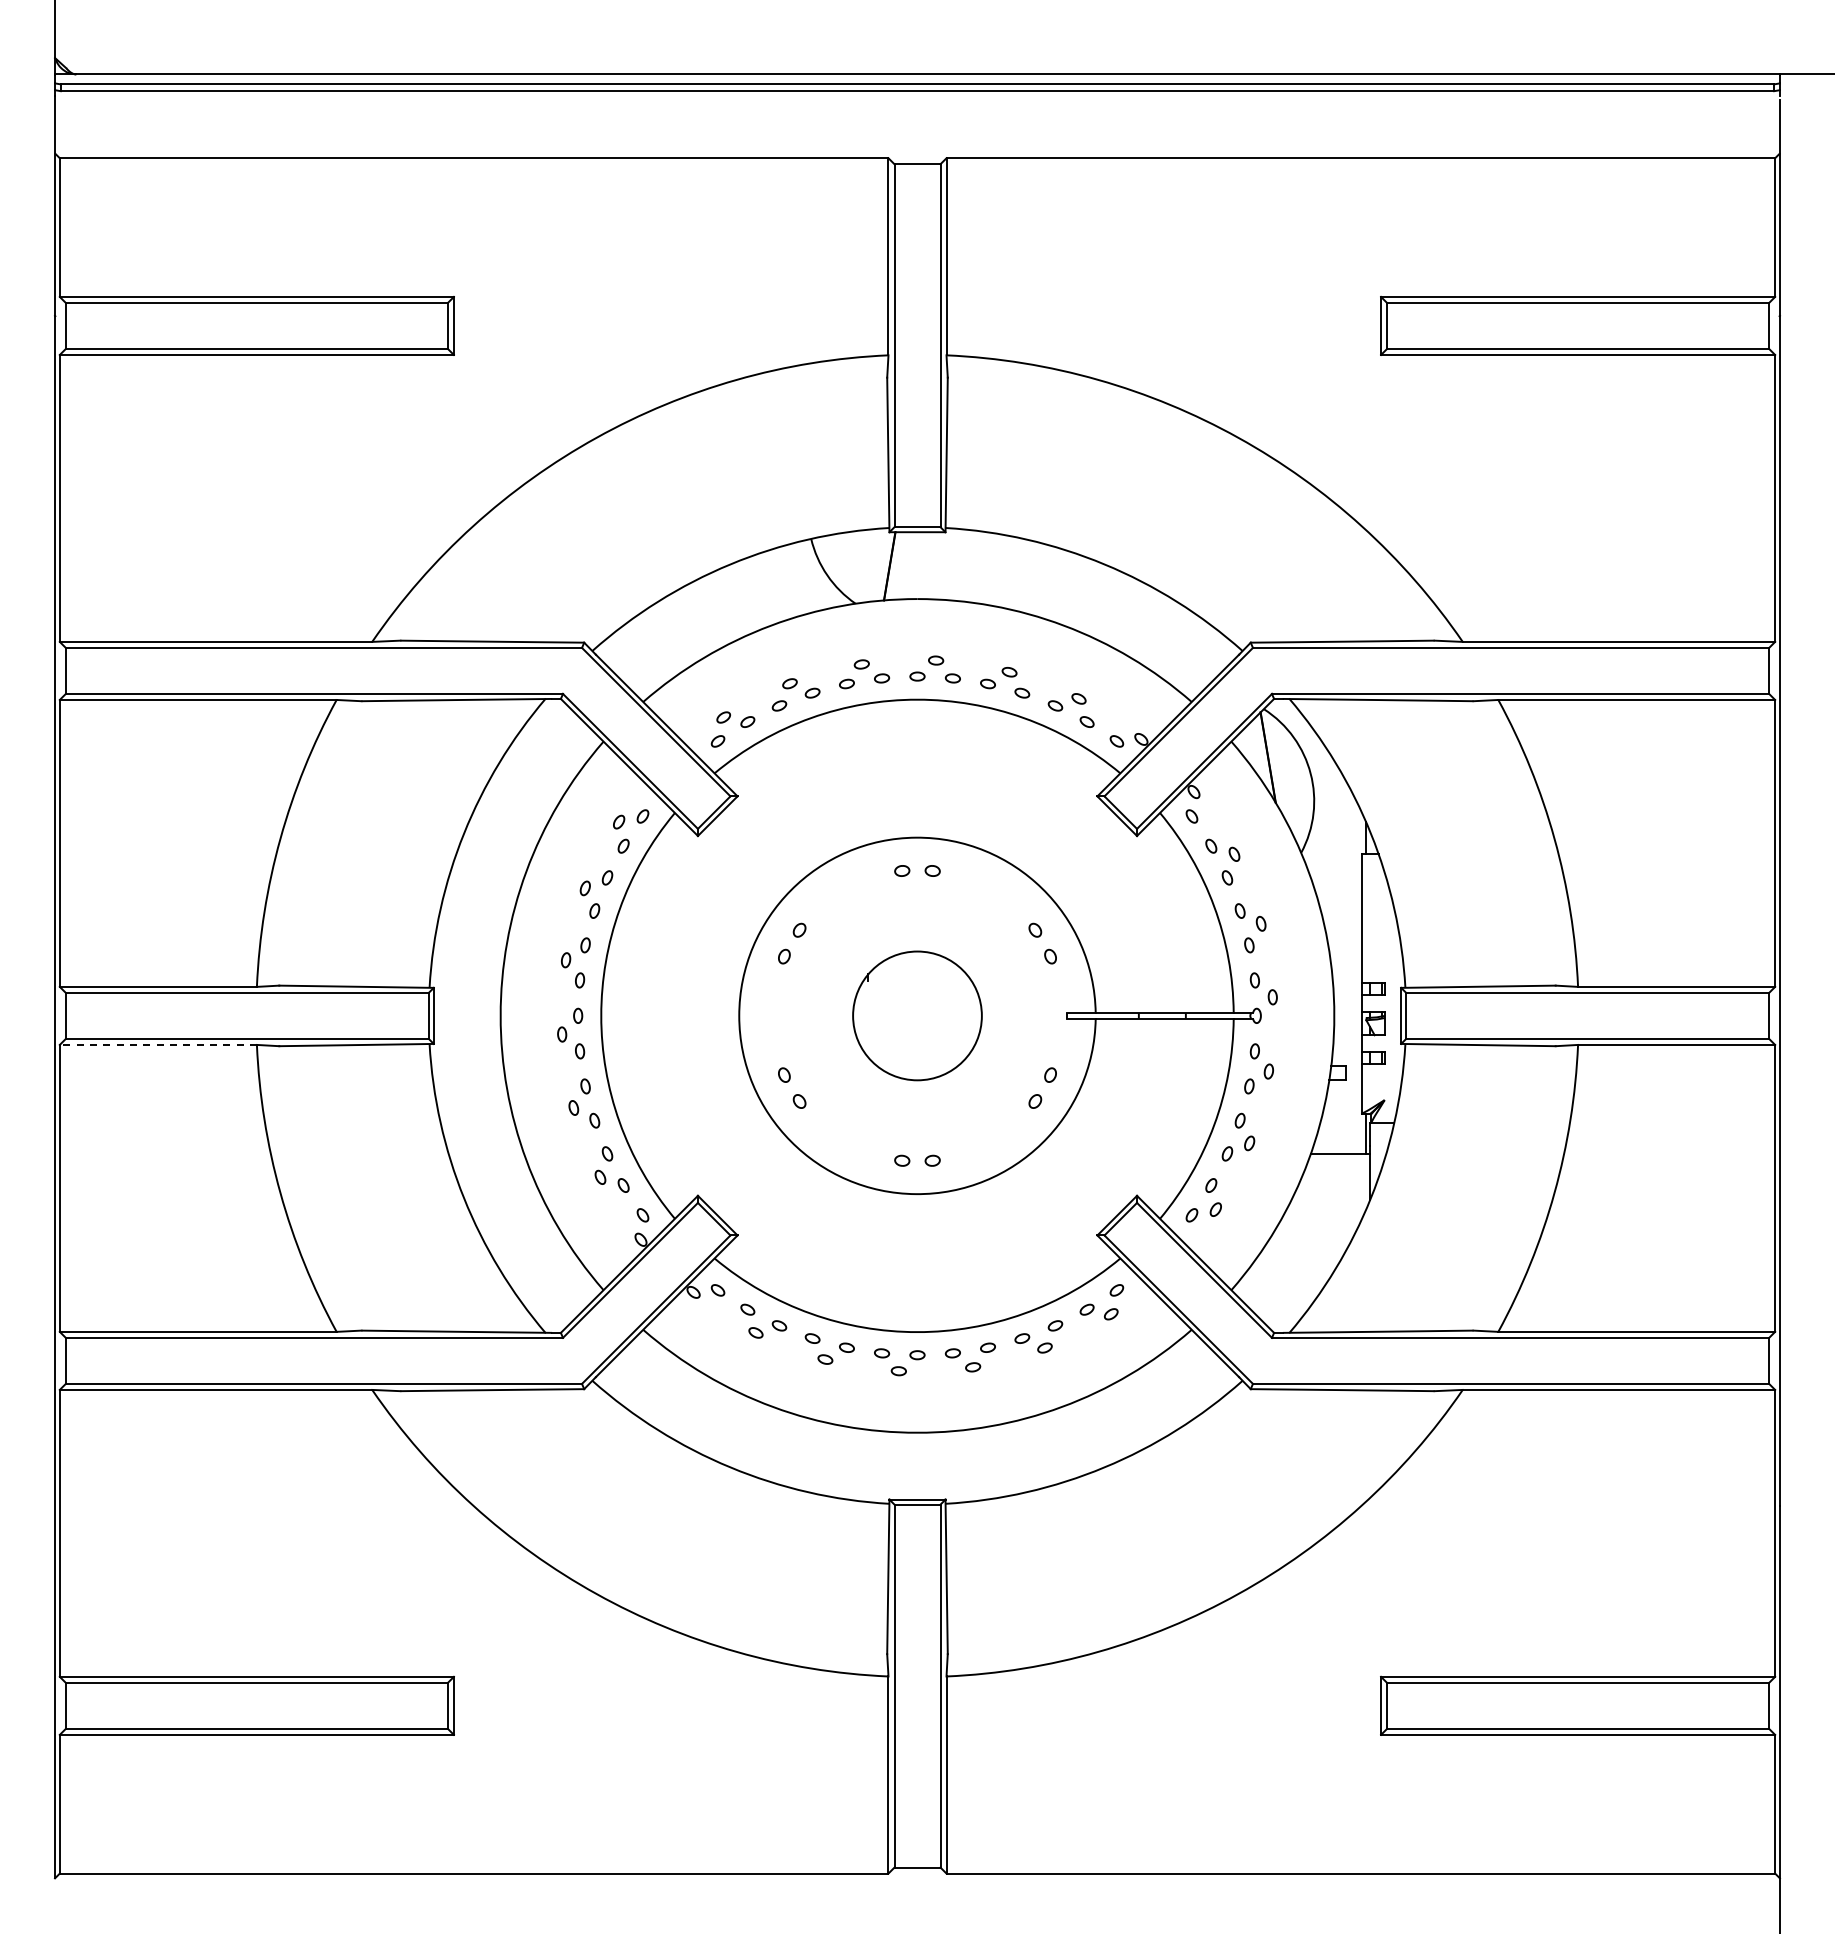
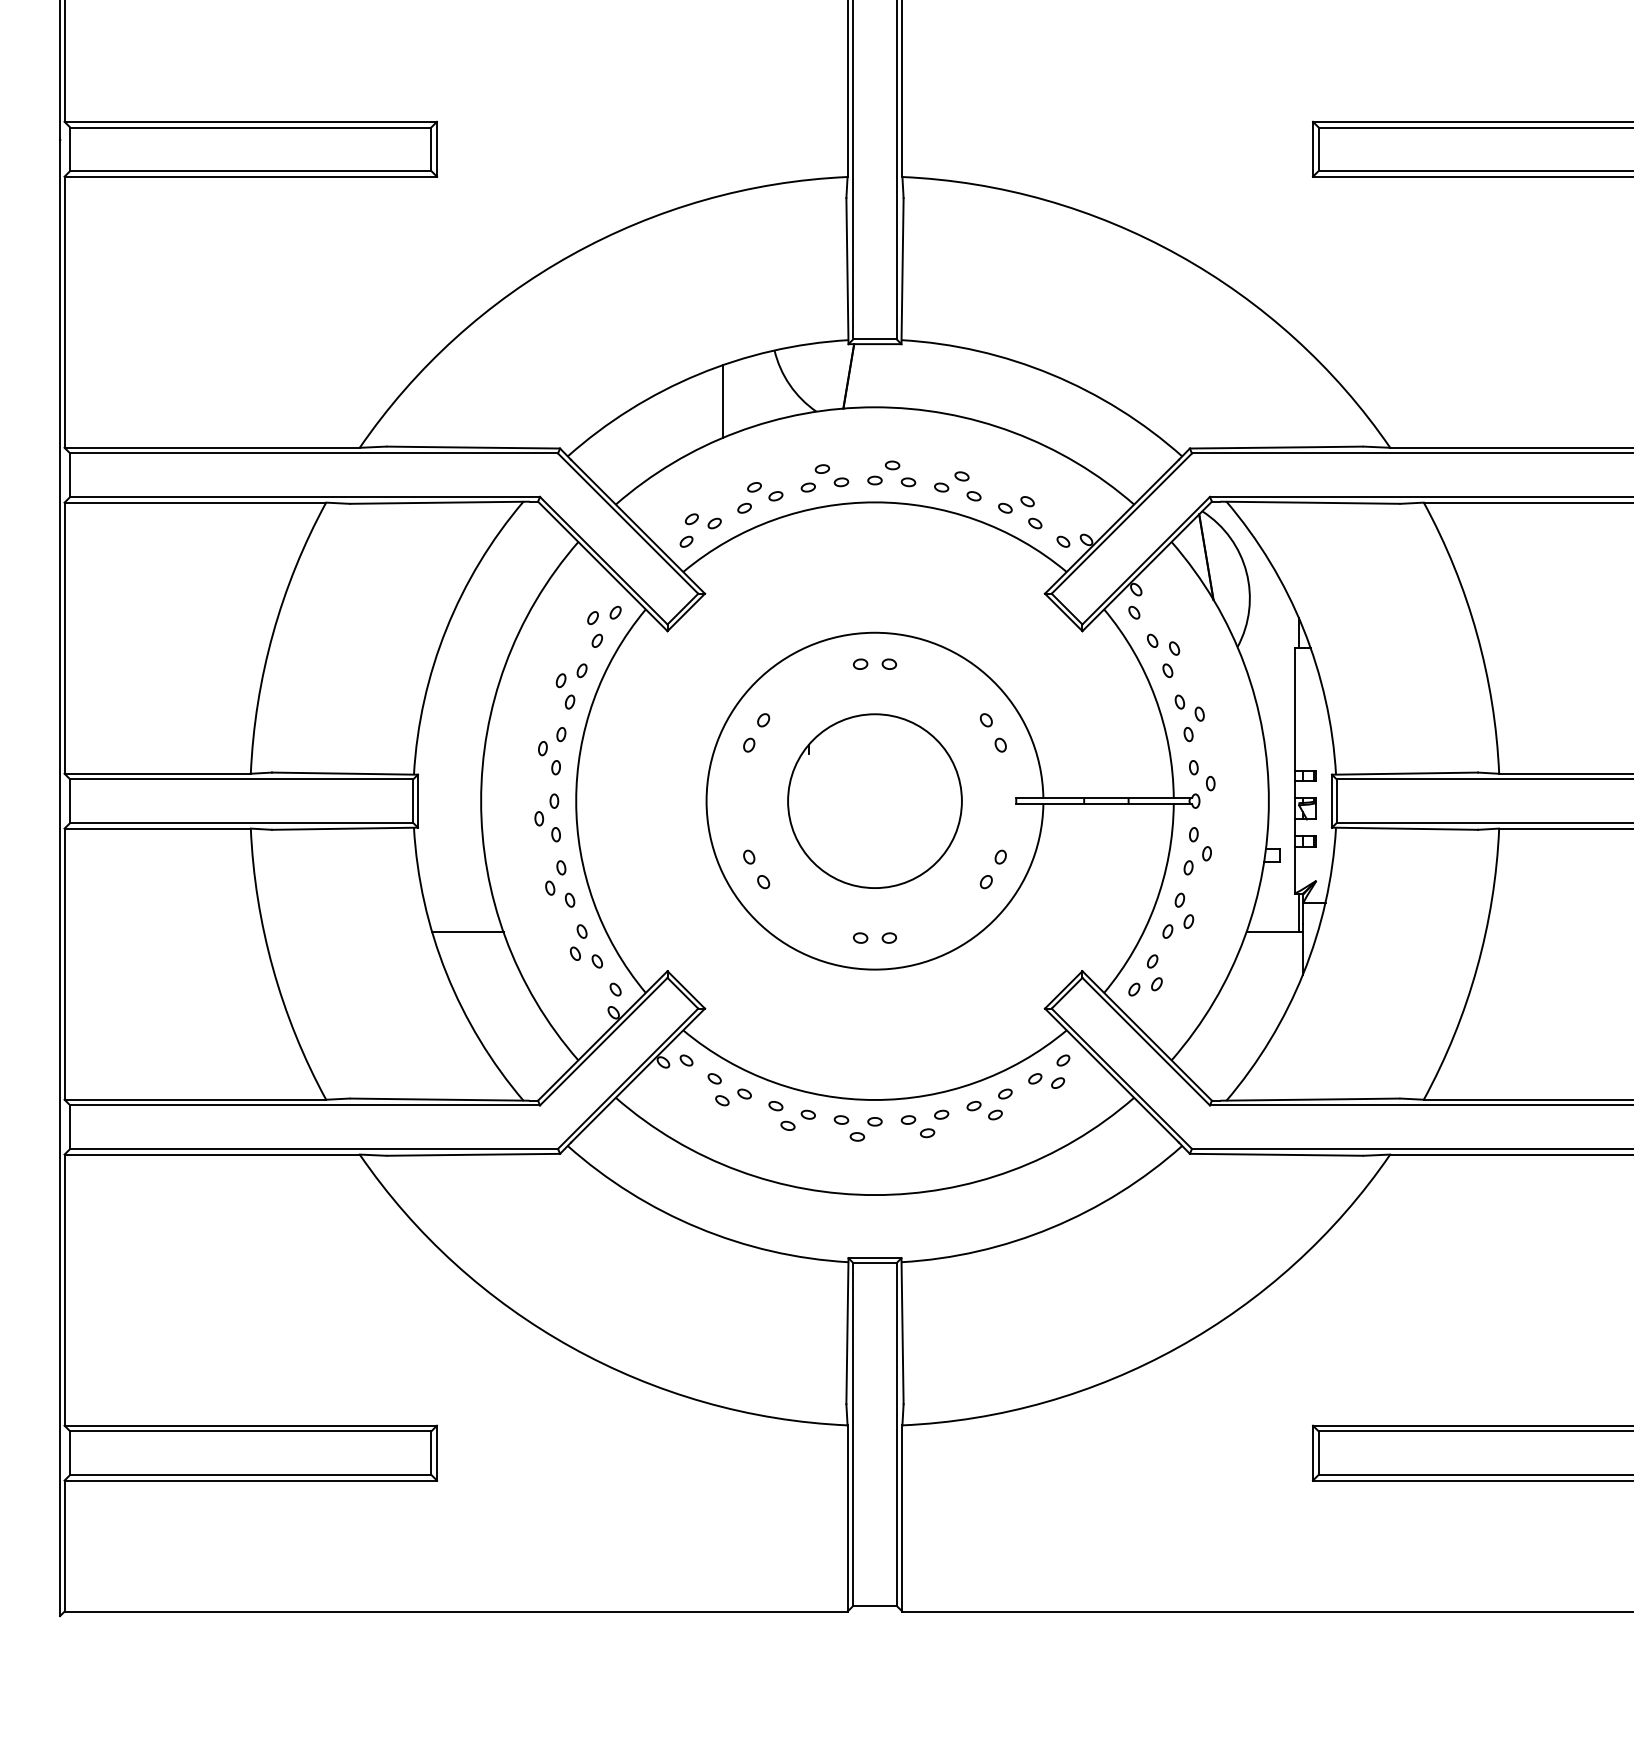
line: (756, 592) -> (722, 401), added
part: (917, 1015) -> (875, 800), size x1.43
line: (158, 1044) -> (157, 828), dashed -> solid
line: (486, 1154) -> (467, 932), added

